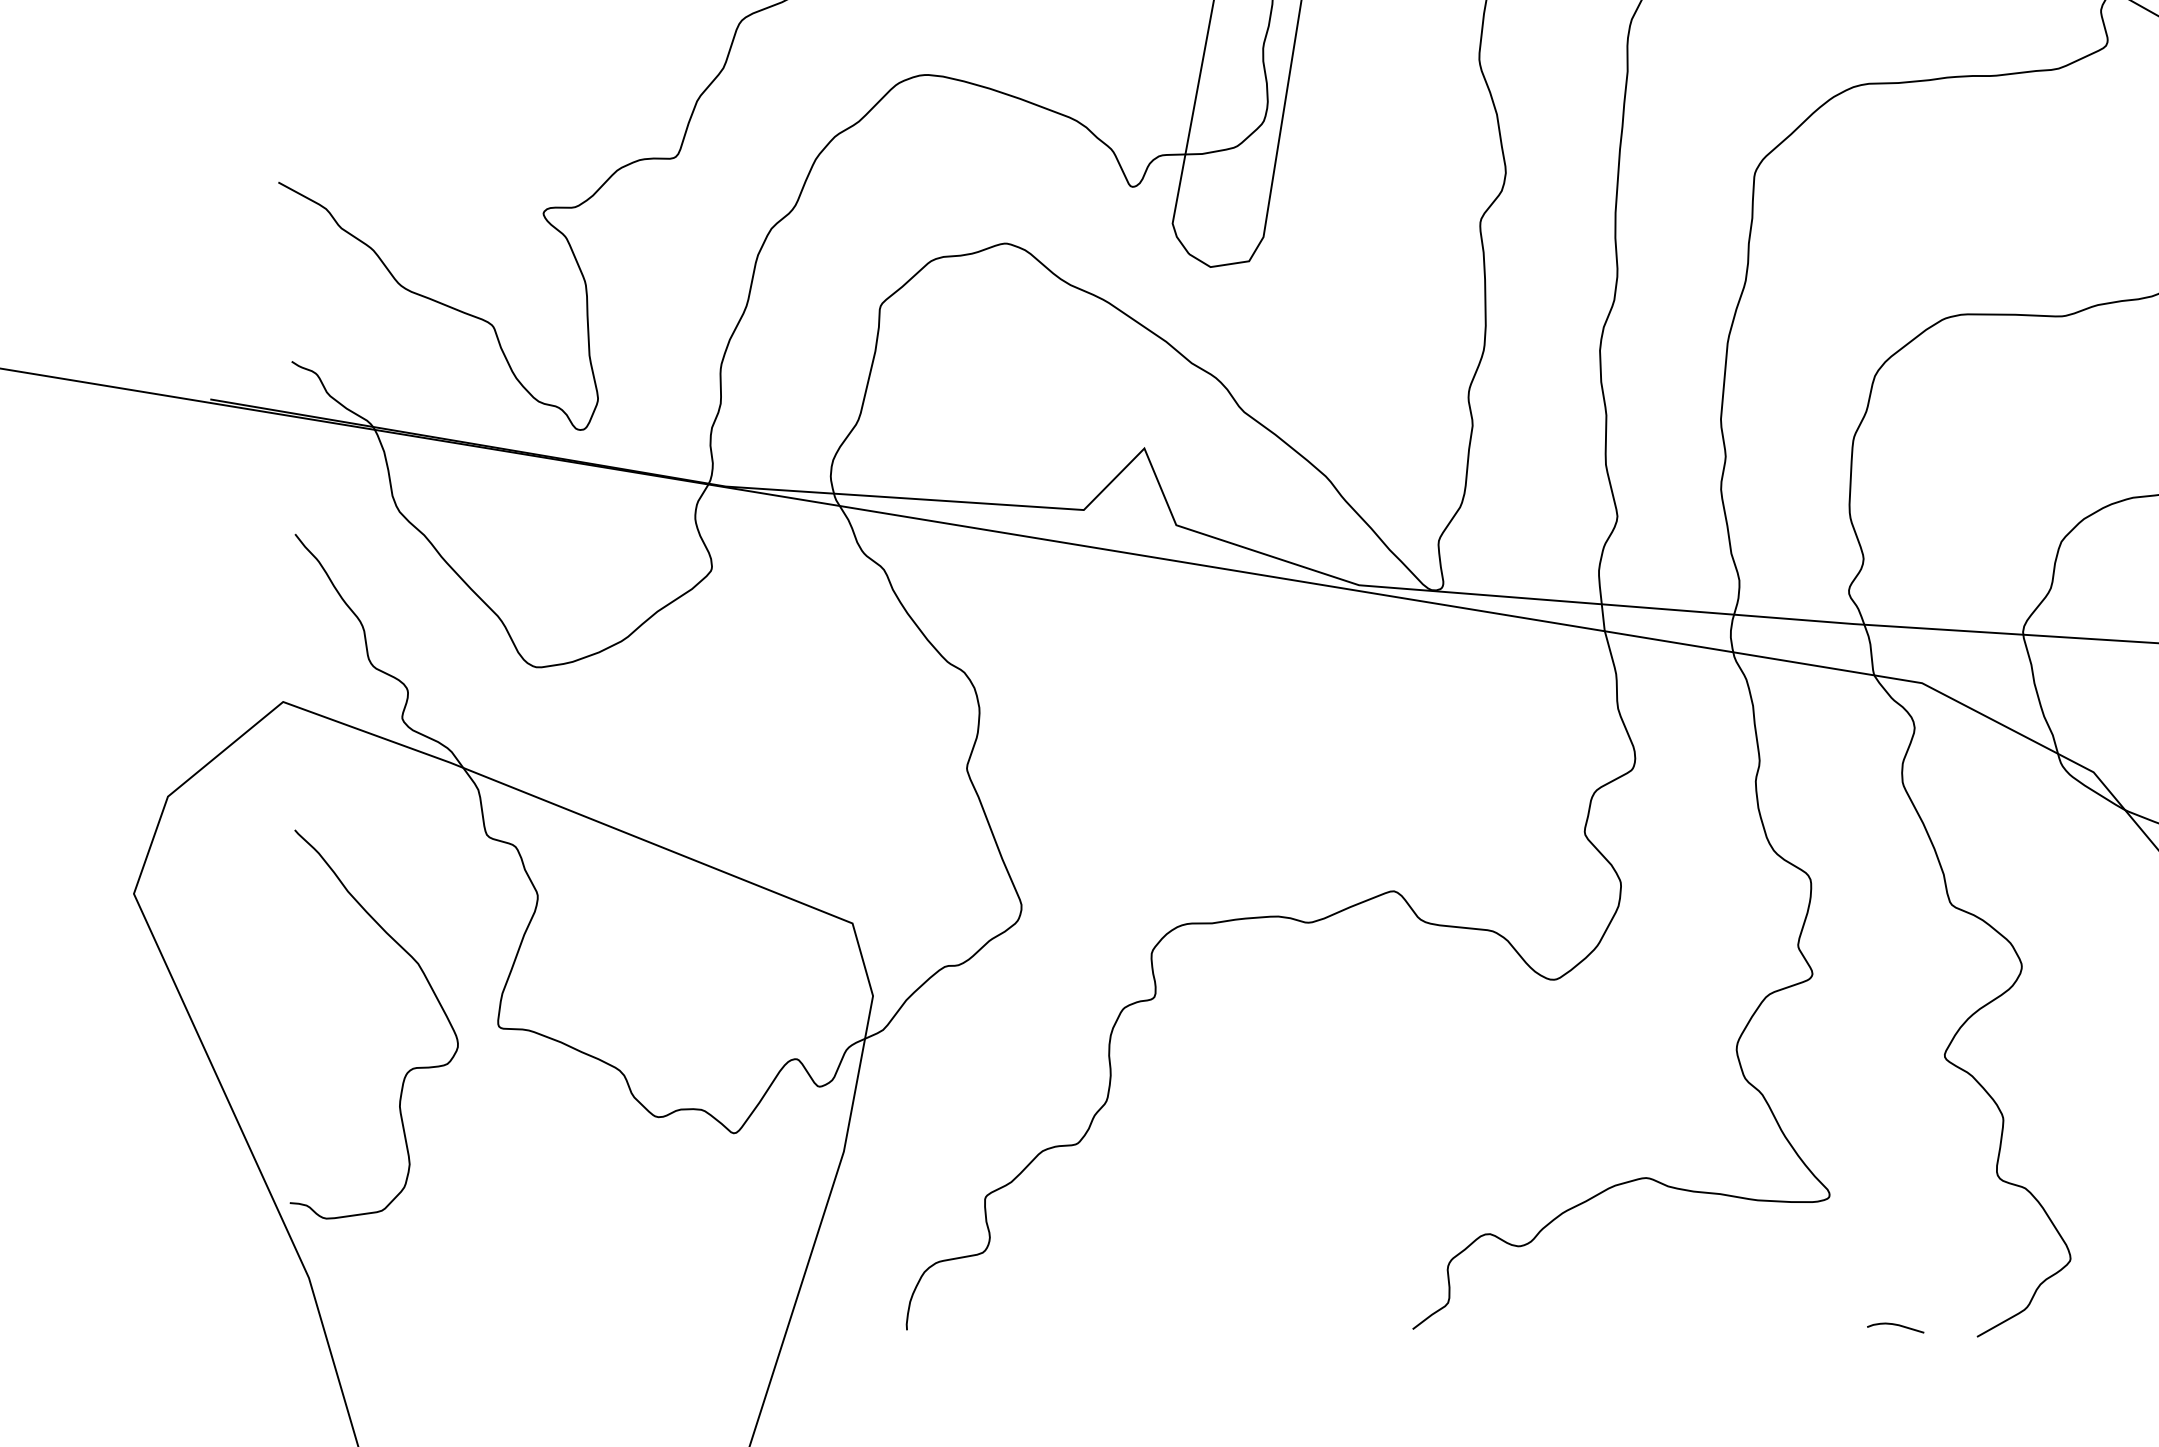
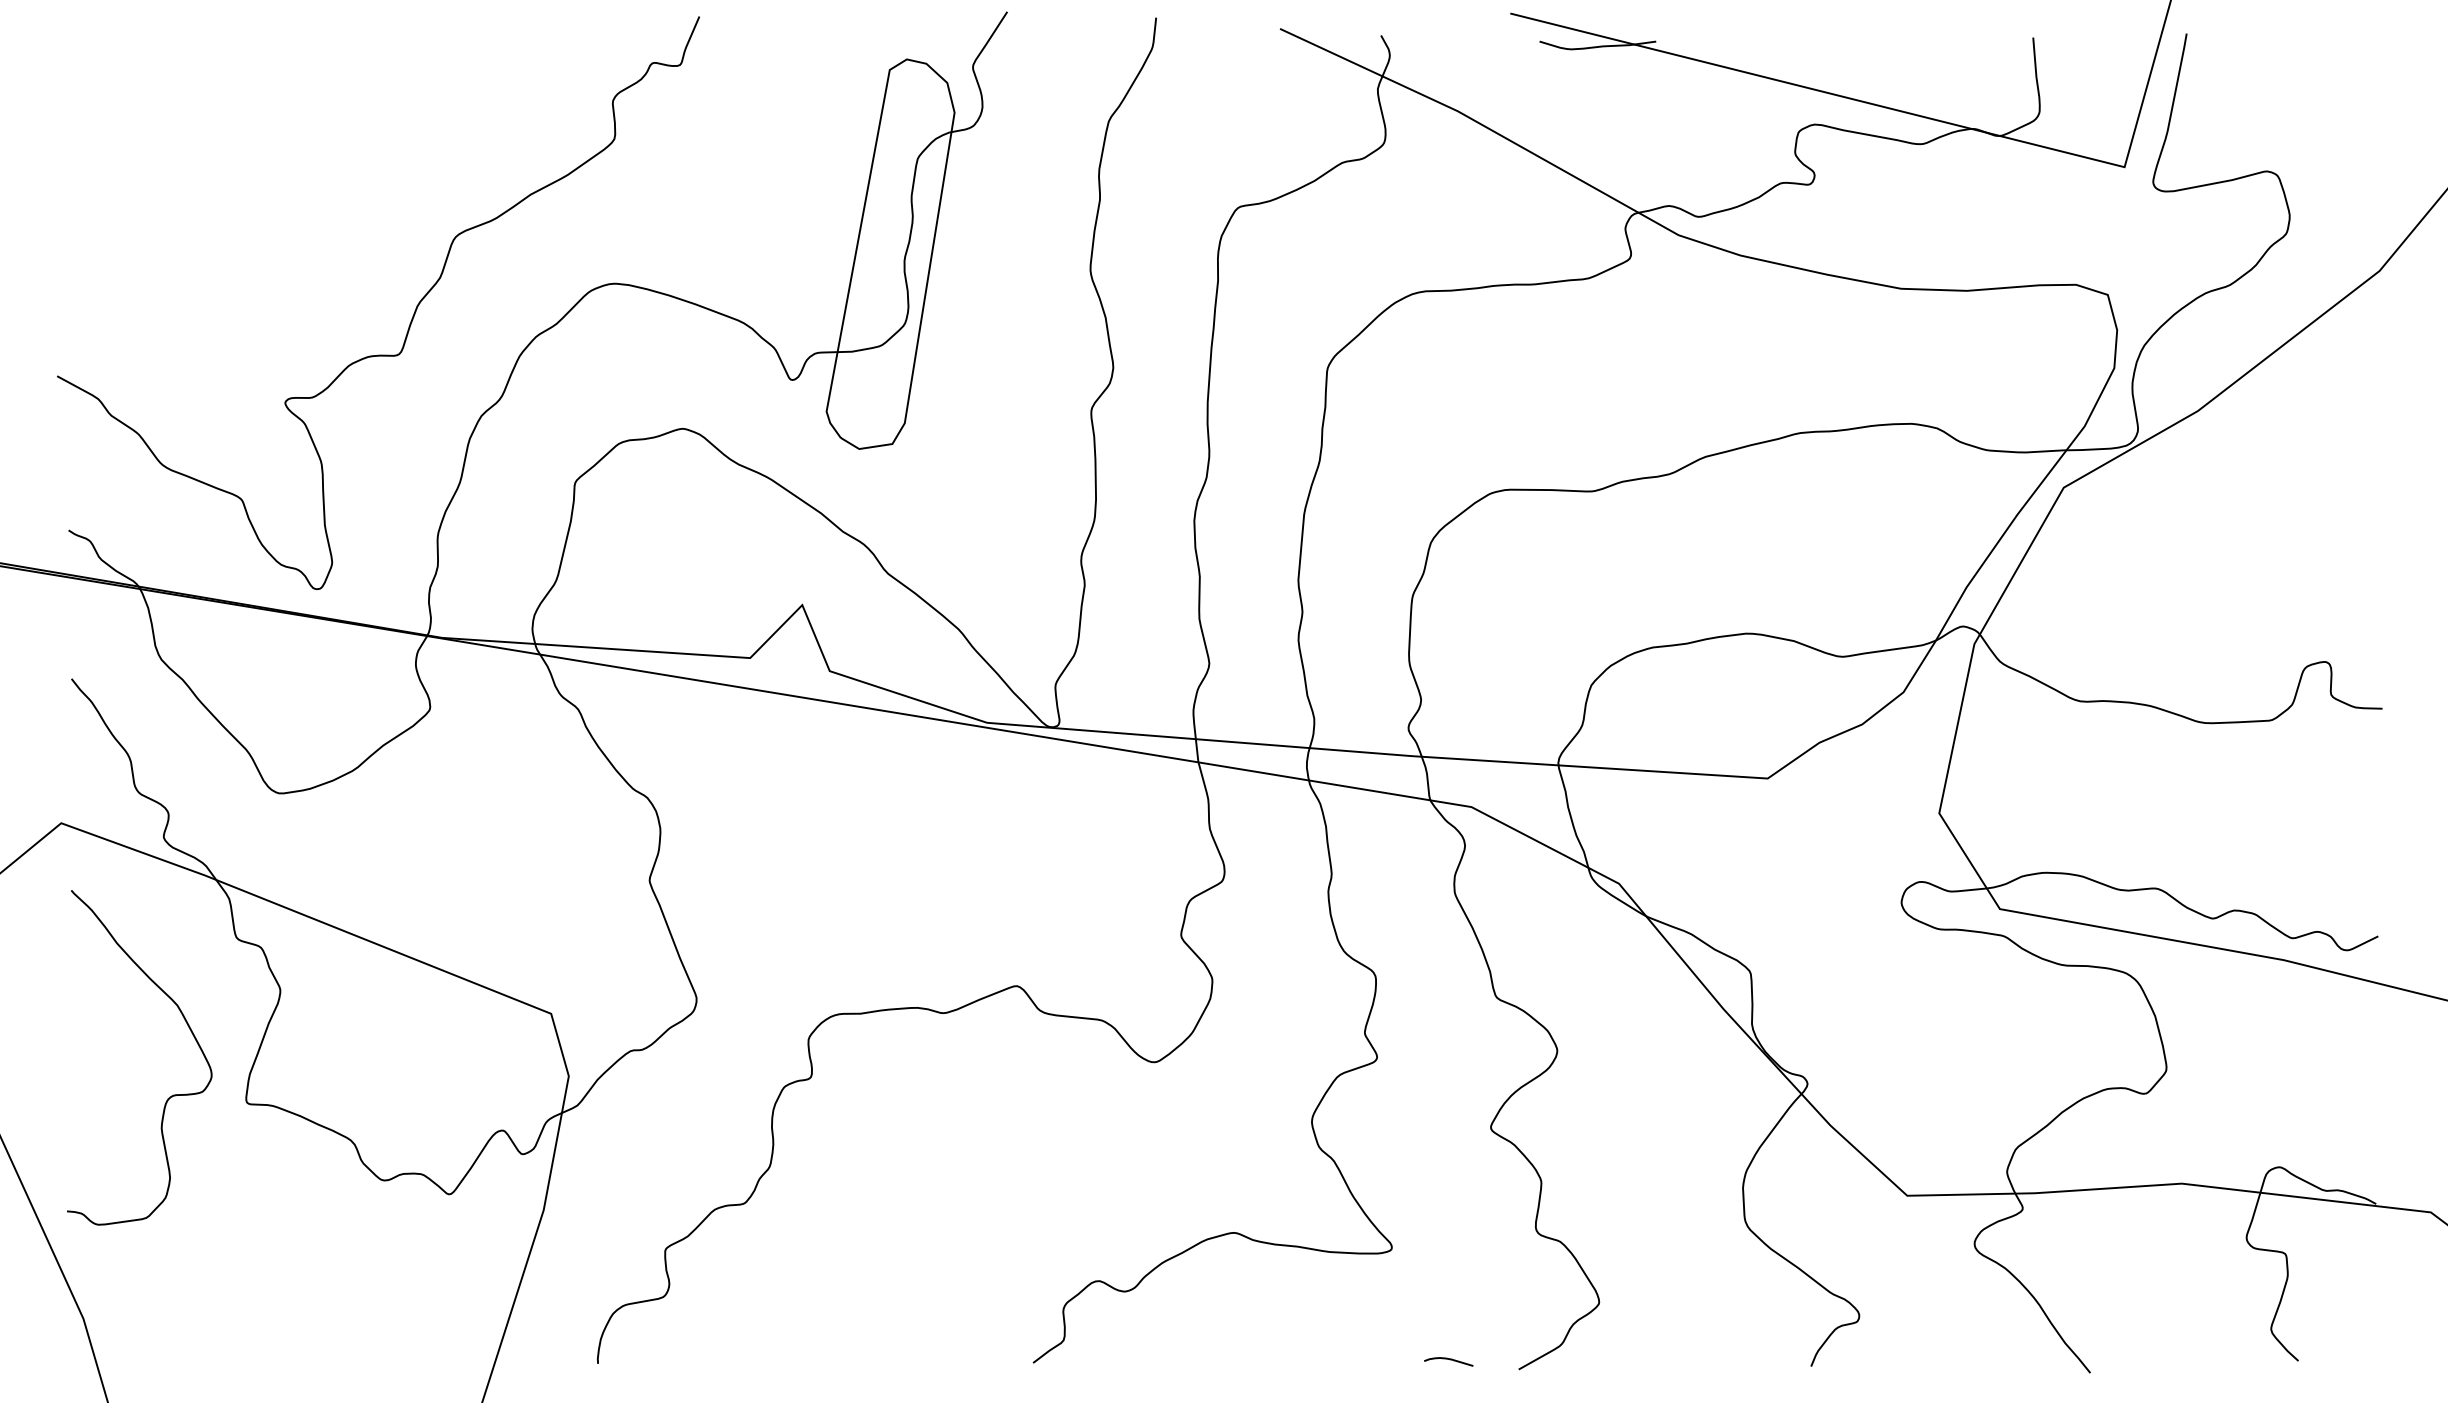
curve: (407, 1070) -> (168, 1097), moved

